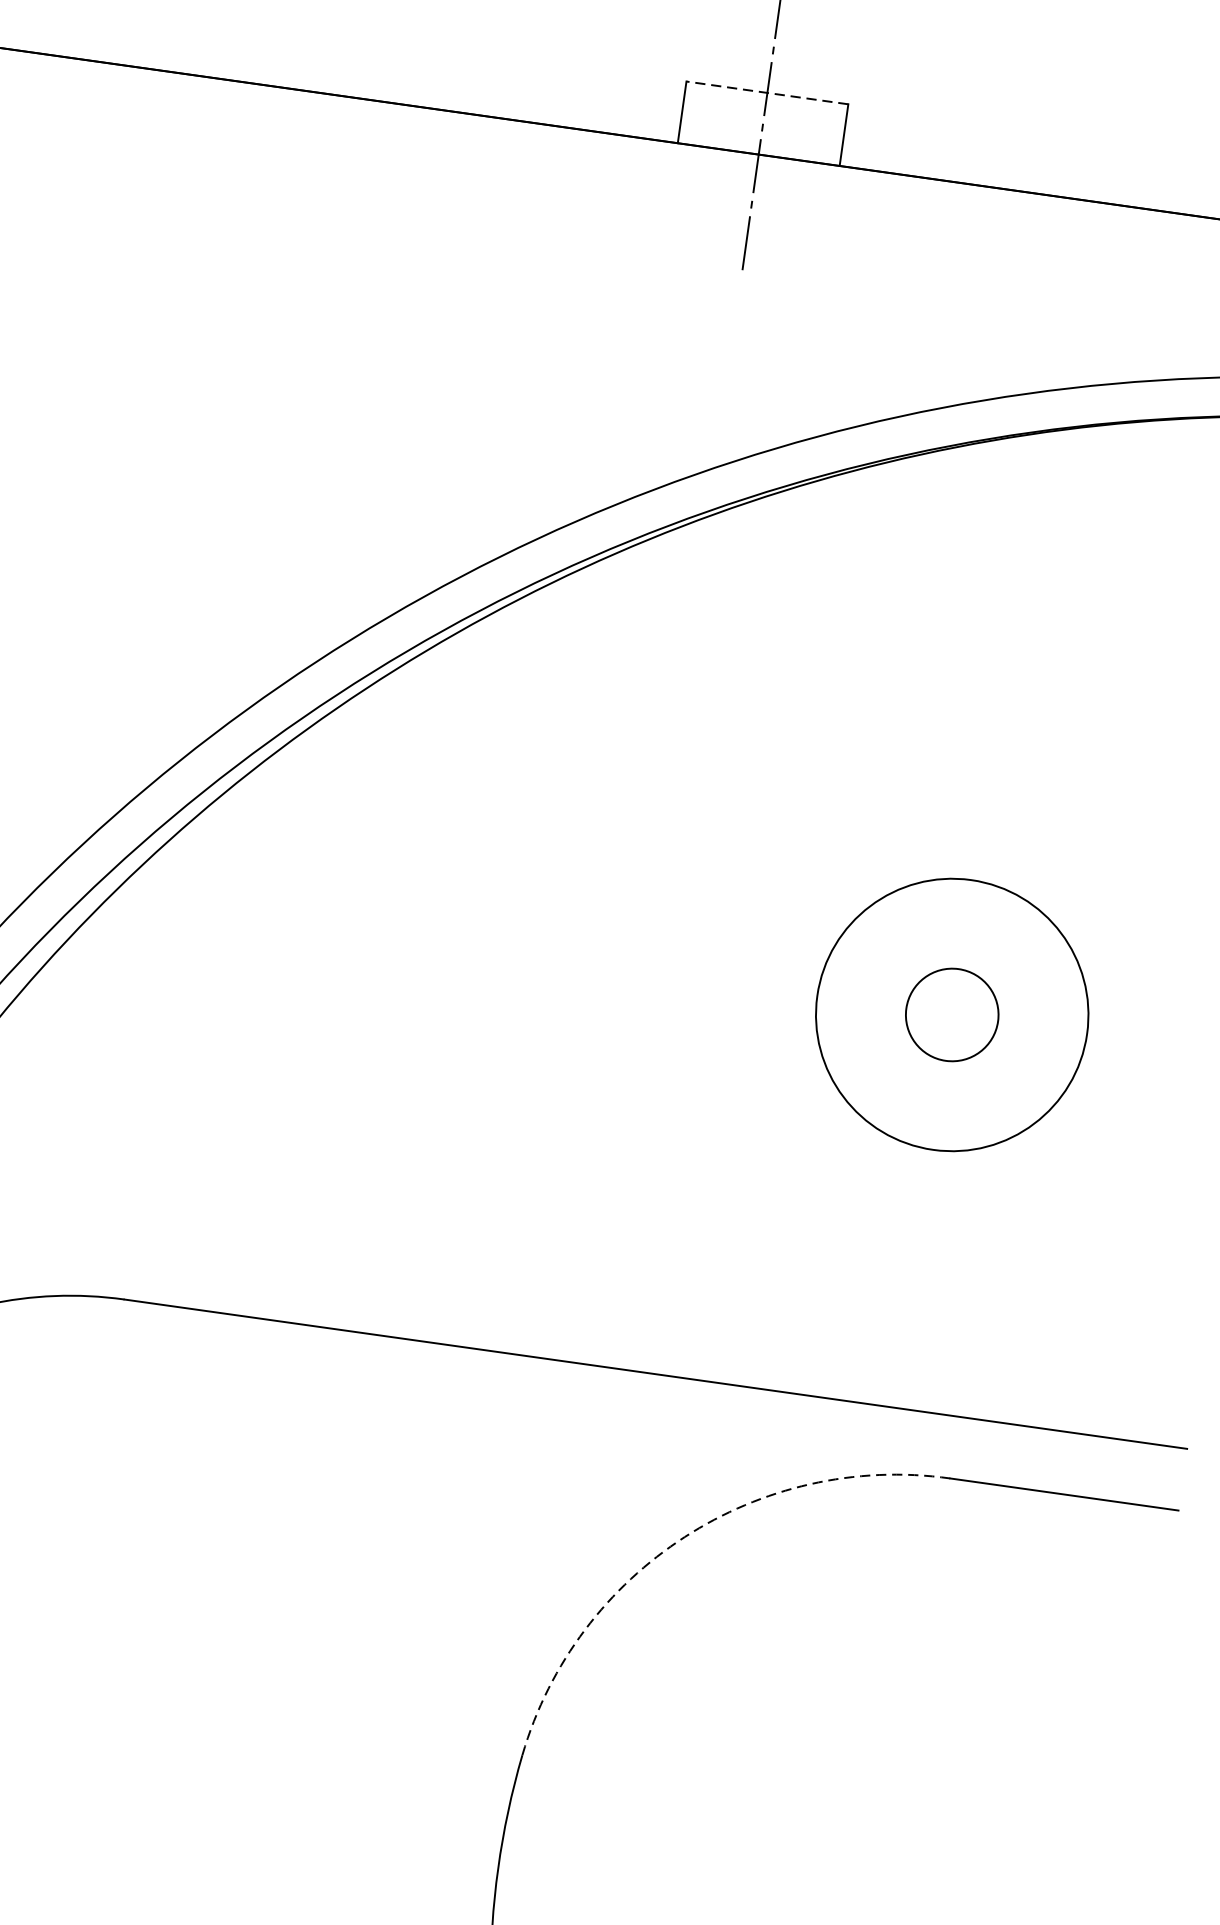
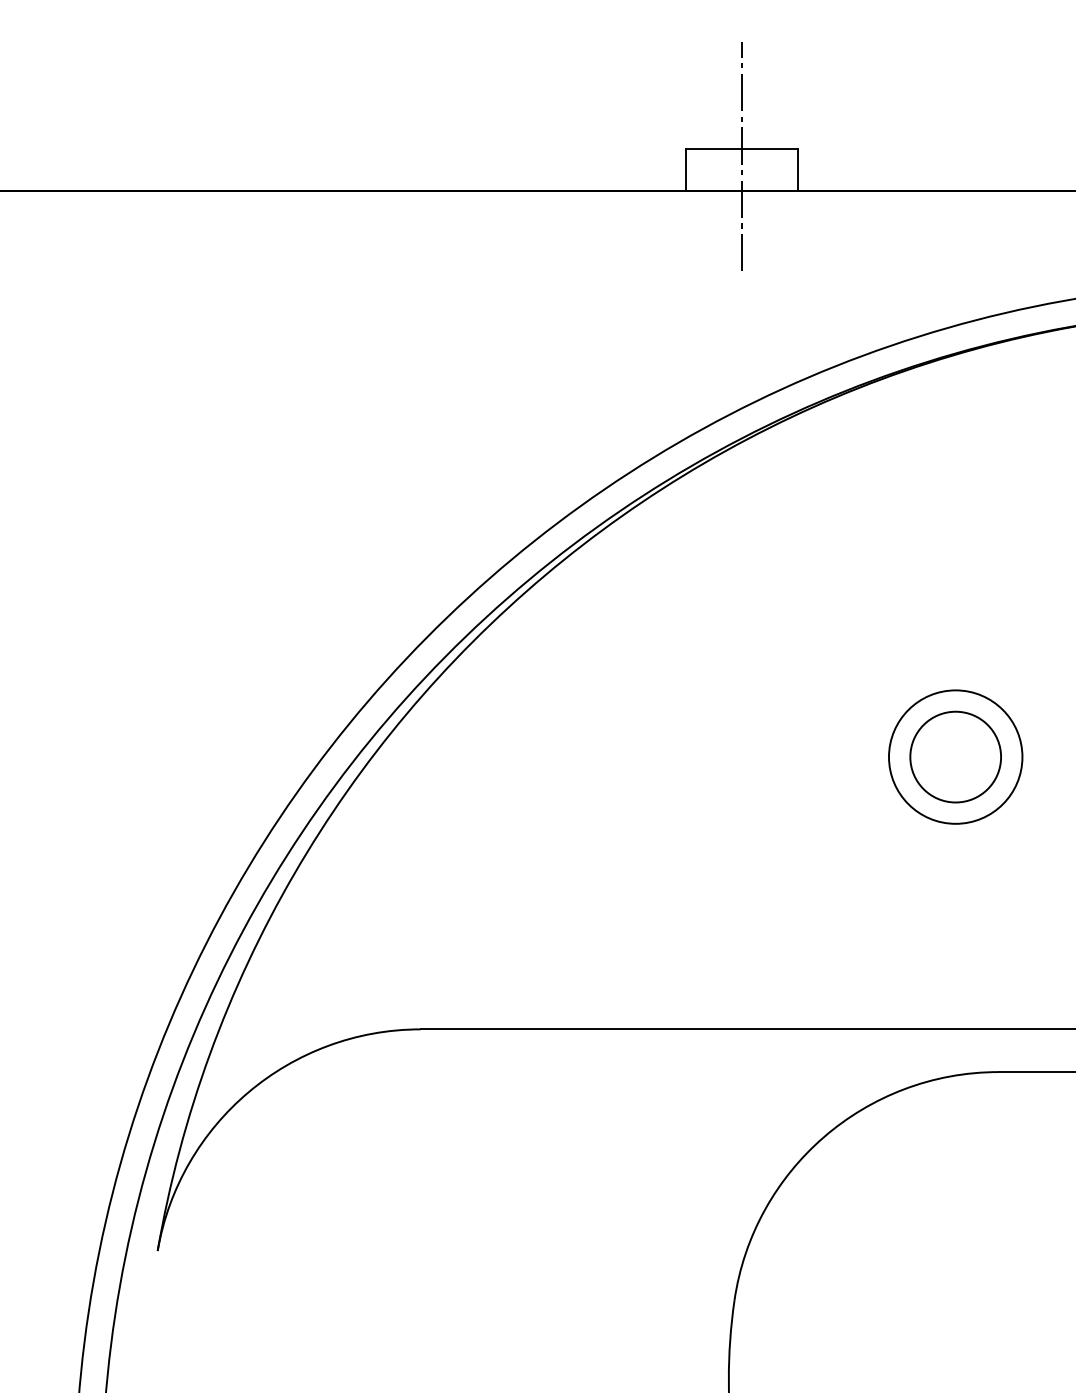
line: (766, 92) -> (741, 148), dashed -> solid
circle: (952, 1014) -> (955, 756), size x0.71
circle: (952, 1014) -> (955, 756), size x1.43
arc: (684, 1537) -> (823, 1137), dashed -> solid

